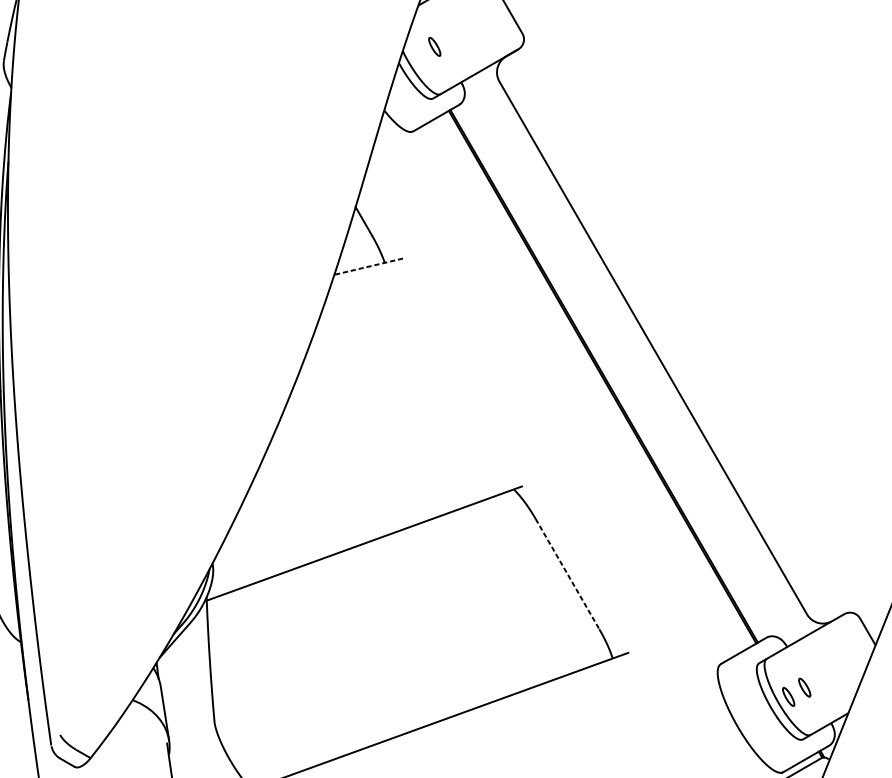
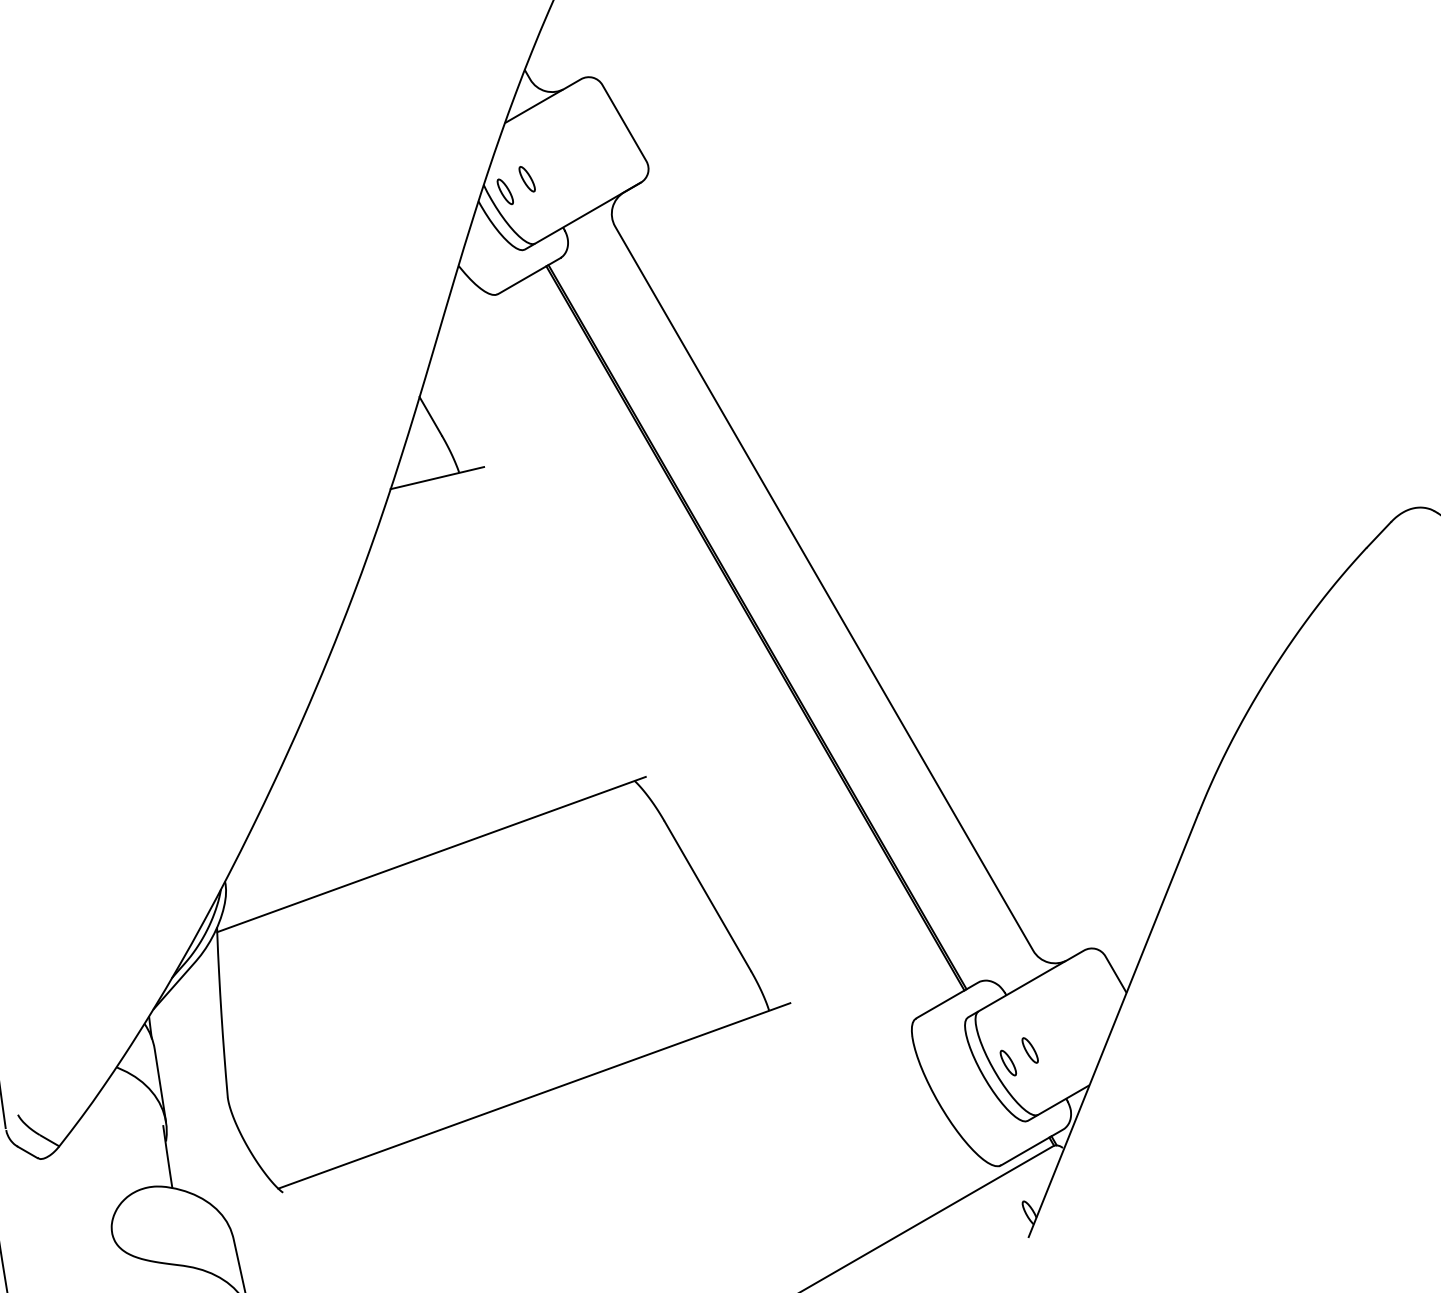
part: (418, 55) -> (504, 191), added
line: (368, 266) -> (436, 478), dashed -> solid
line: (567, 574) -> (707, 896), dashed -> solid

